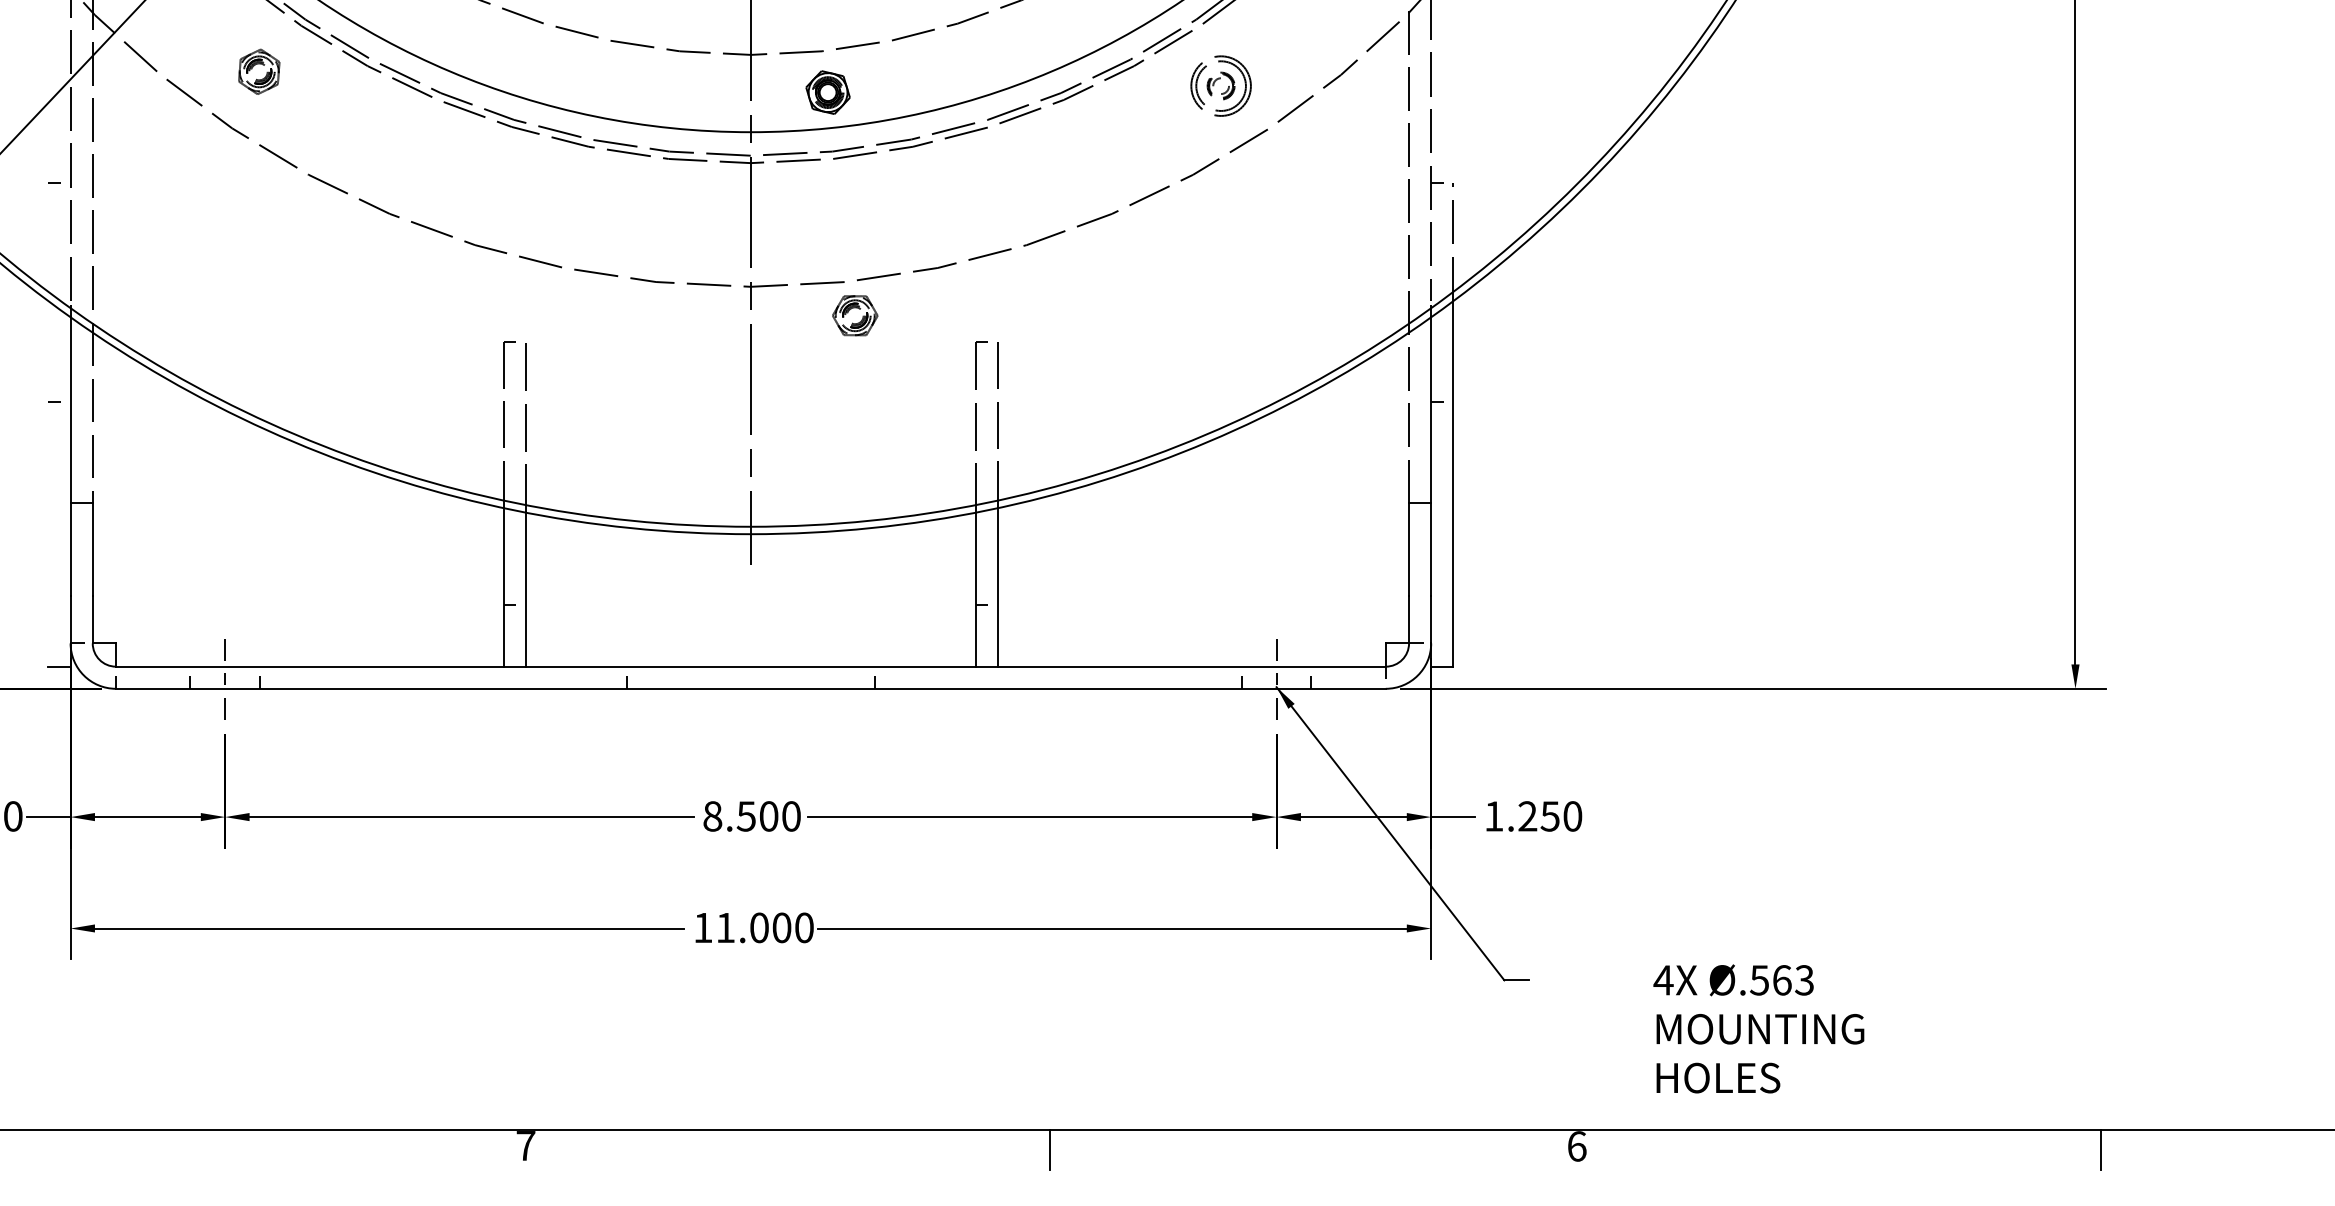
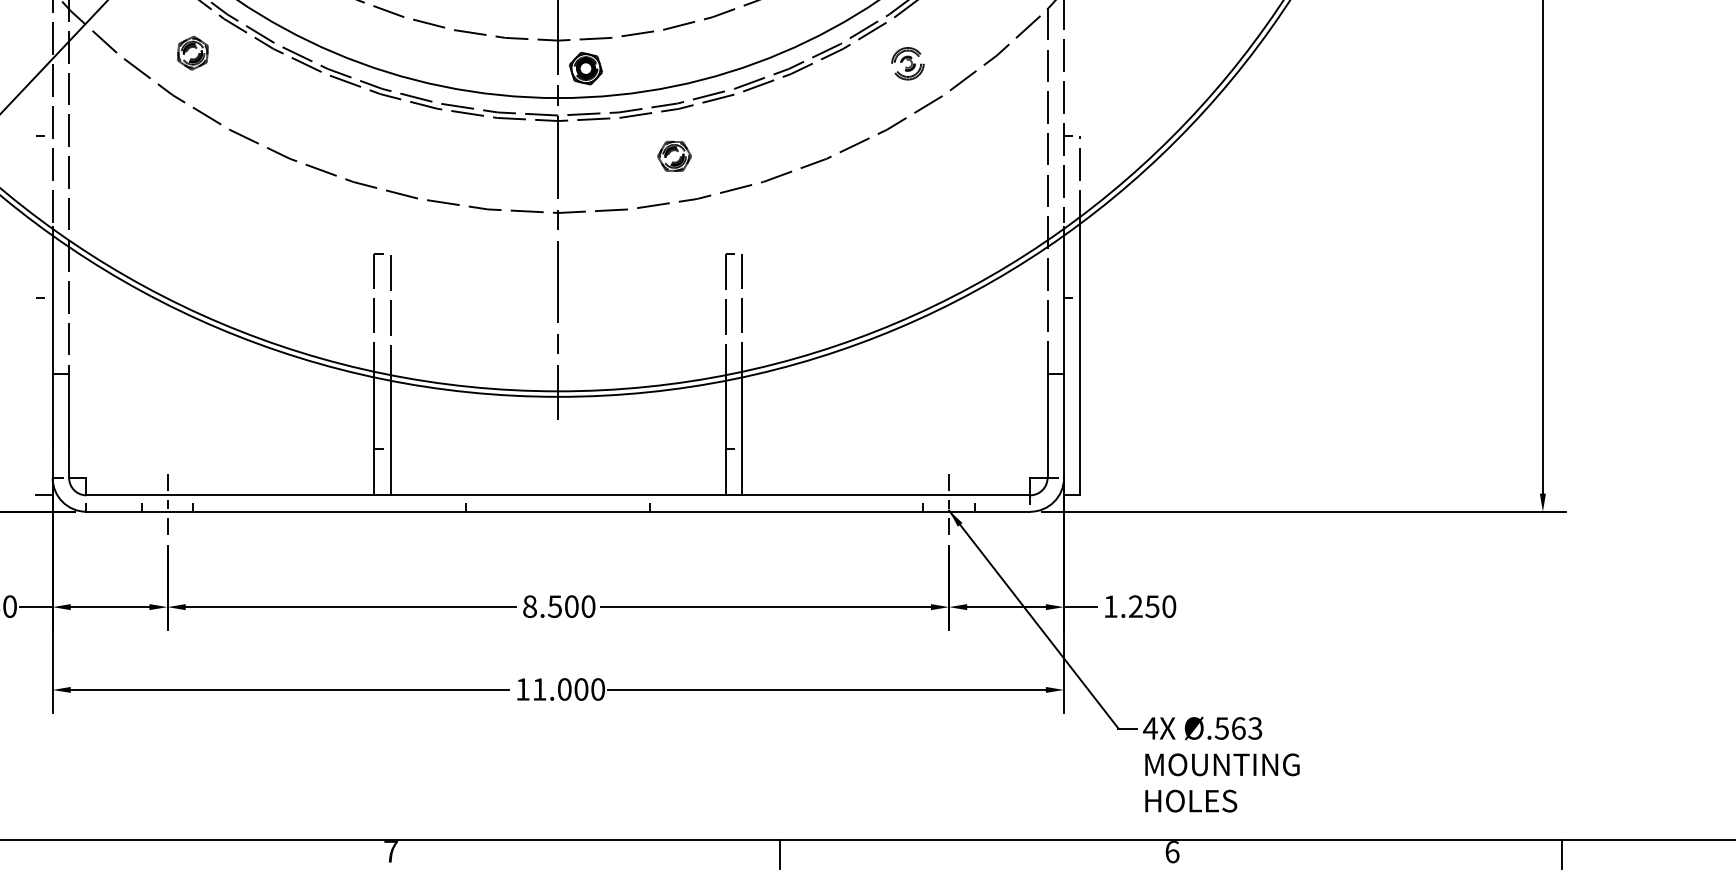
part: (1221, 85) -> (908, 63), size x0.71
part: (827, 92) -> (585, 68), moved
part: (855, 315) -> (674, 156), moved
text: (1758, 1028) -> (1221, 764), moved

